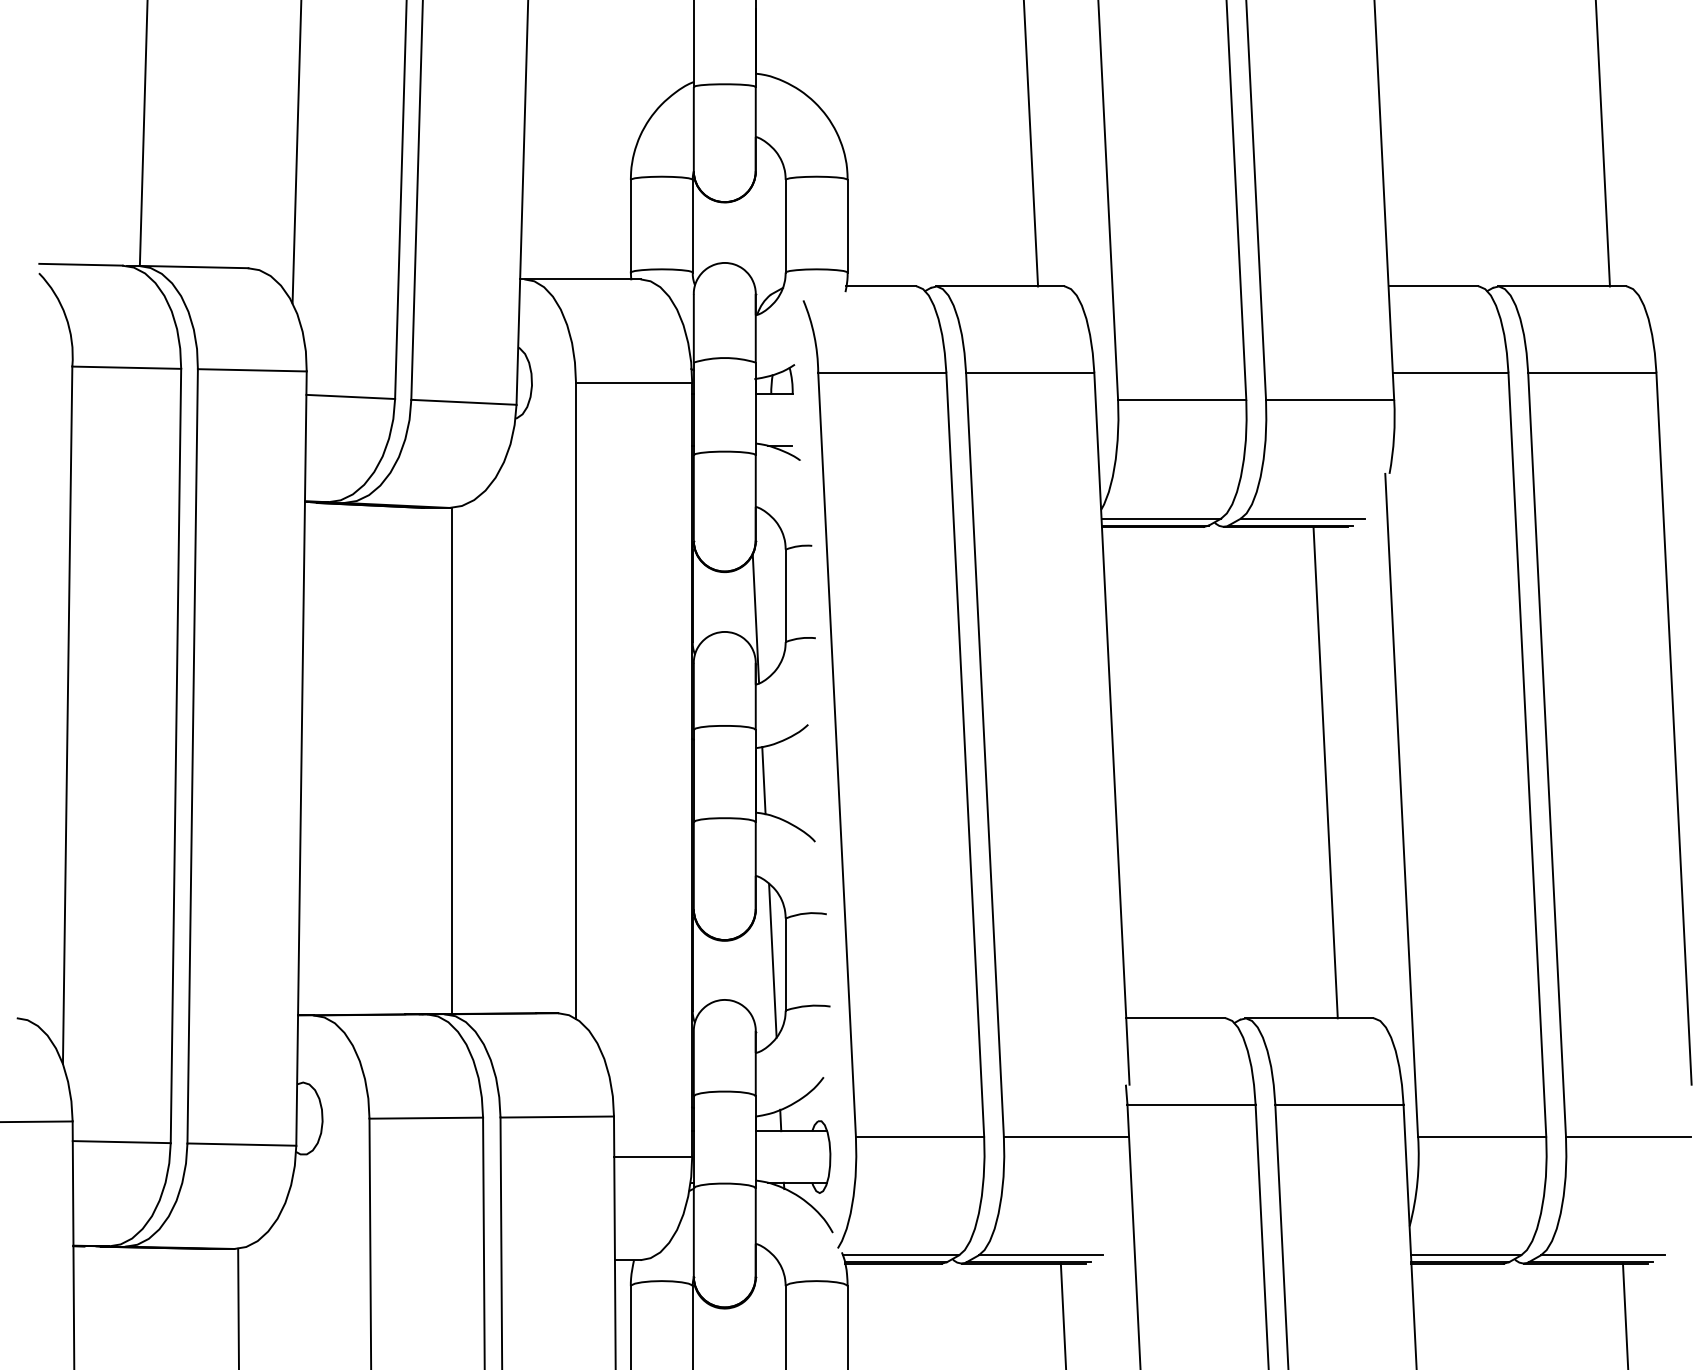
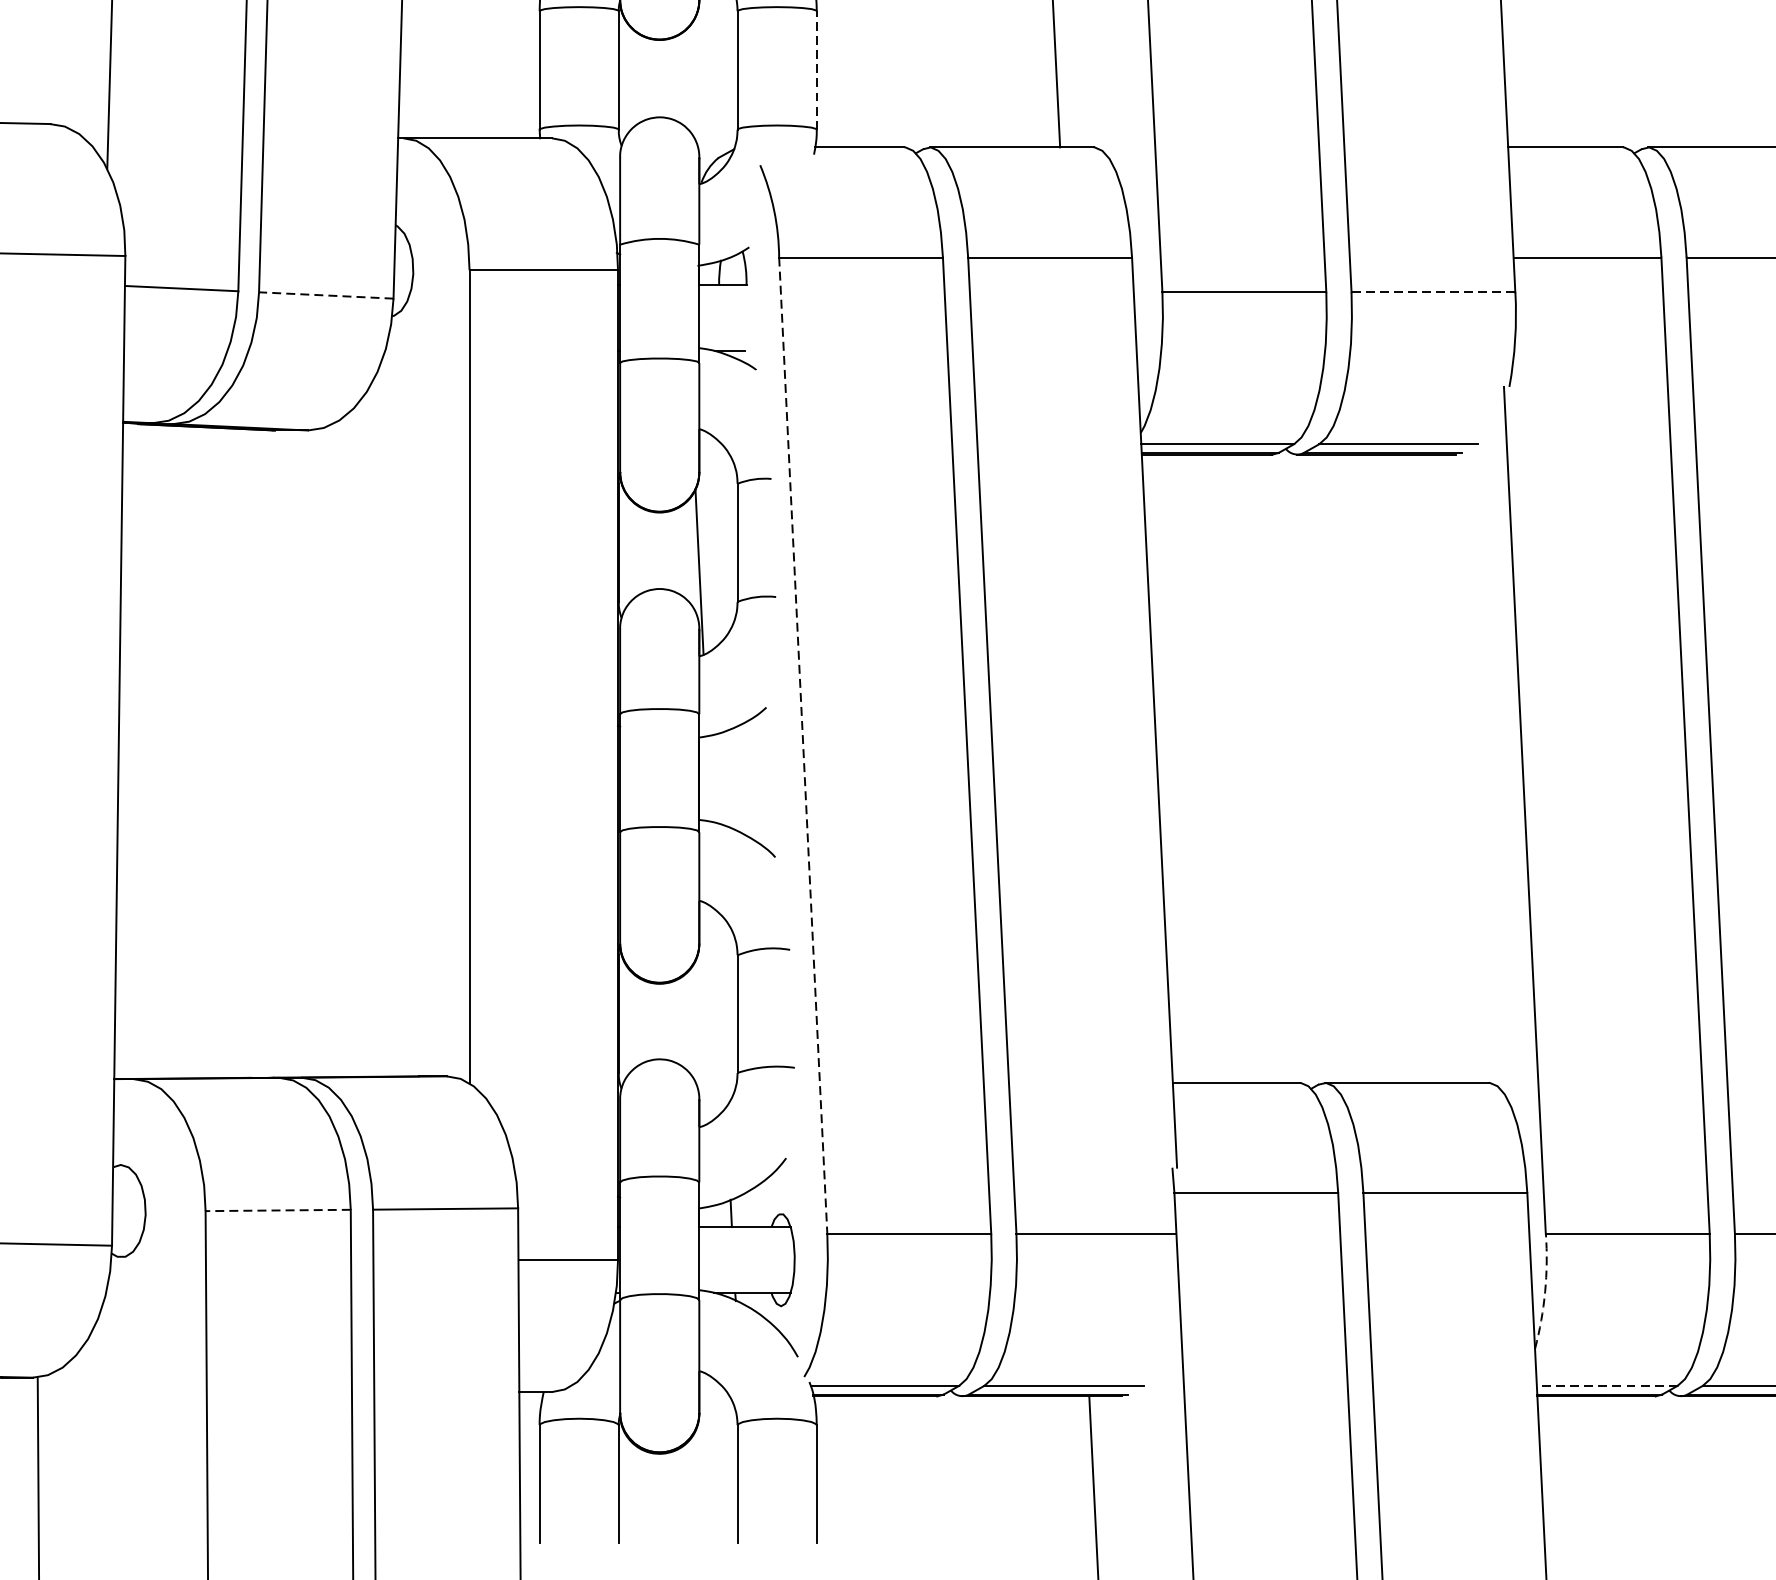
line: (847, 225) -> (816, 69), solid -> dashed
line: (1329, 399) -> (1432, 291), solid -> dashed
line: (463, 402) -> (325, 295), solid -> dashed
line: (837, 755) -> (803, 746), solid -> dashed
line: (452, 760) -> (311, 753), removed
line: (1325, 772) -> (1427, 768), removed
line: (763, 780) -> (709, 778), removed
line: (772, 960) -> (720, 1008), removed
line: (426, 1118) -> (278, 1210), solid -> dashed
arc: (1417, 1181) -> (1545, 1291), solid -> dashed
line: (1465, 1255) -> (1606, 1386), solid -> dashed

